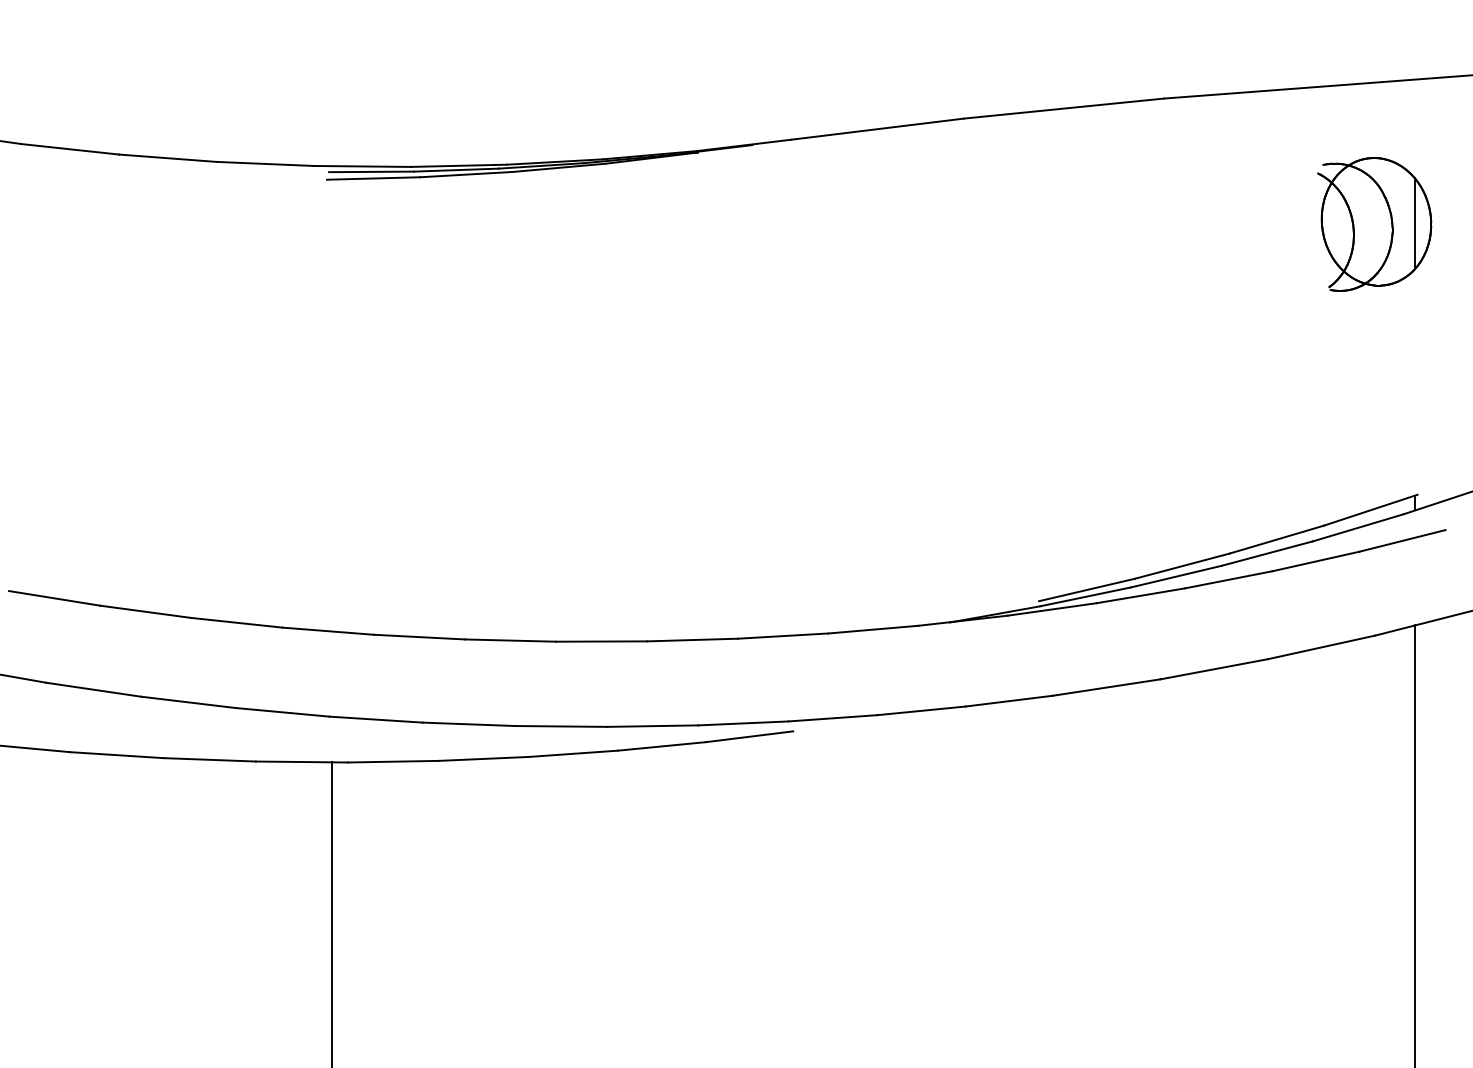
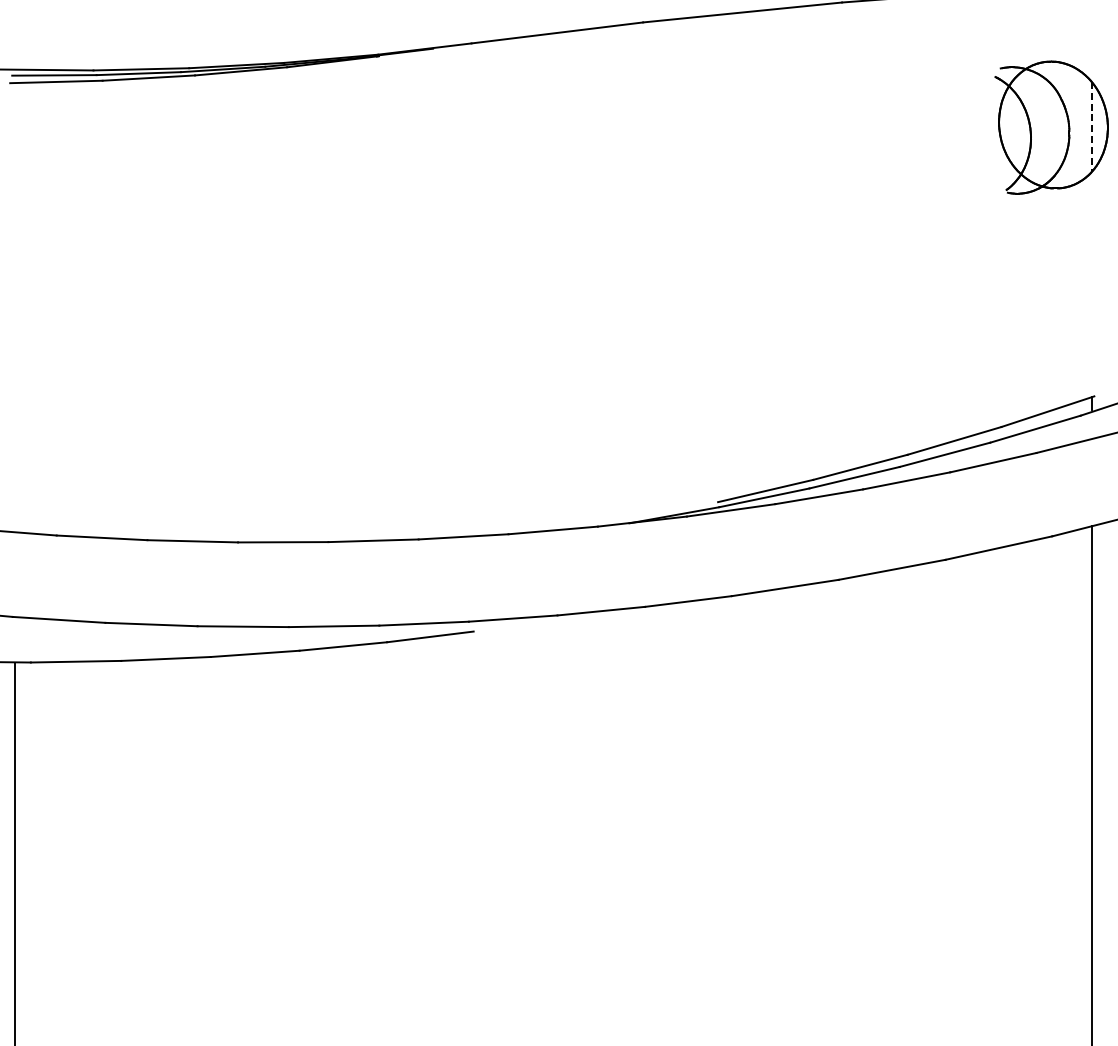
line: (1414, 223) -> (1091, 126), solid -> dashed

